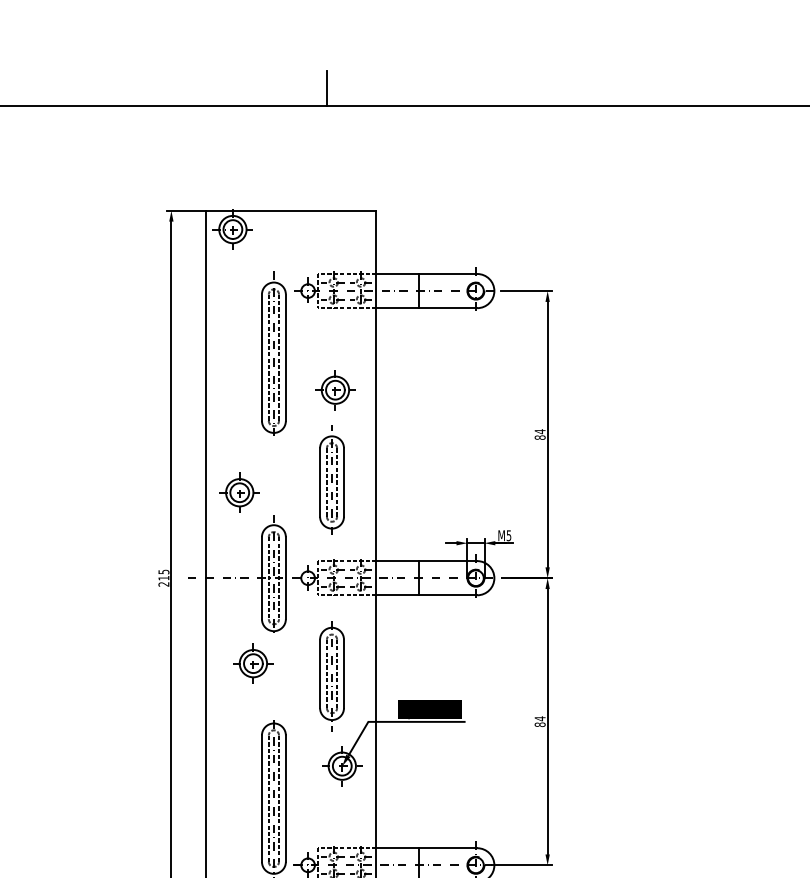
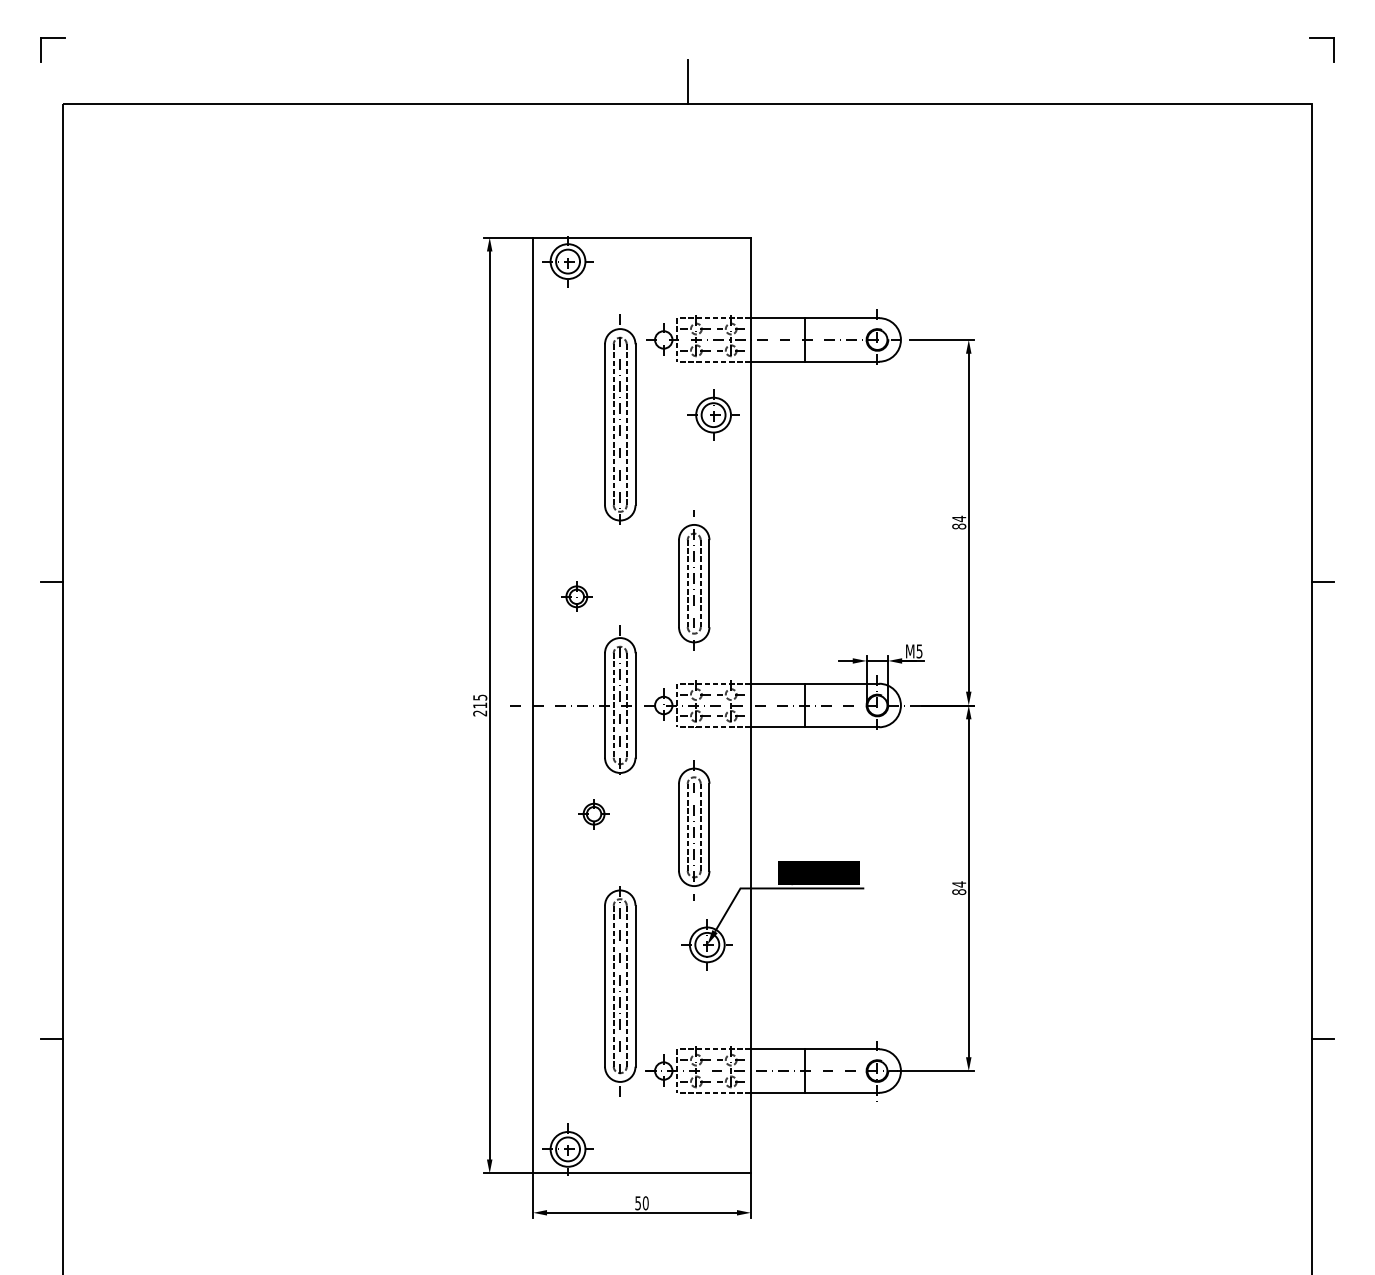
part: (335, 389) -> (713, 414), moved
part: (239, 492) -> (576, 596), size x0.6
part: (252, 663) -> (593, 813), size x0.6

